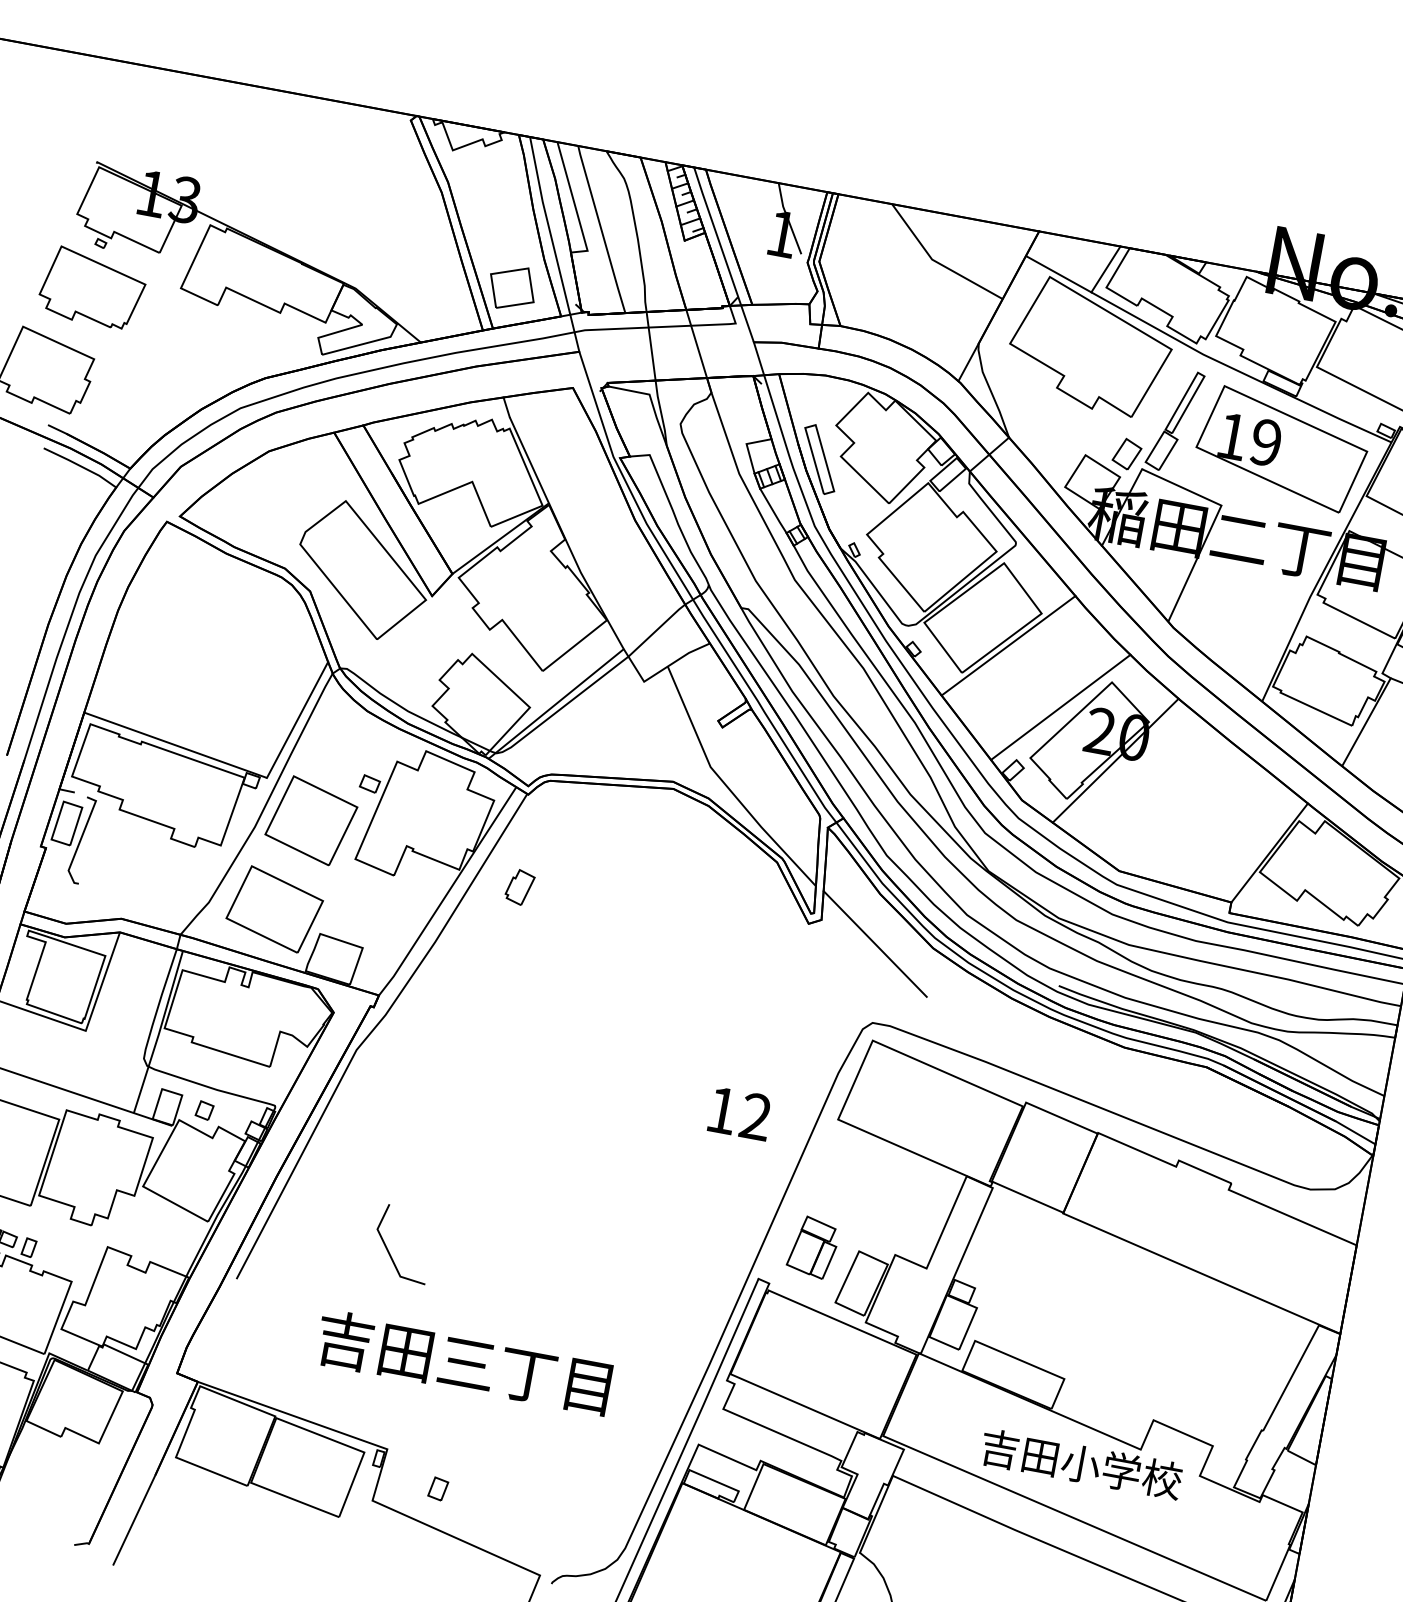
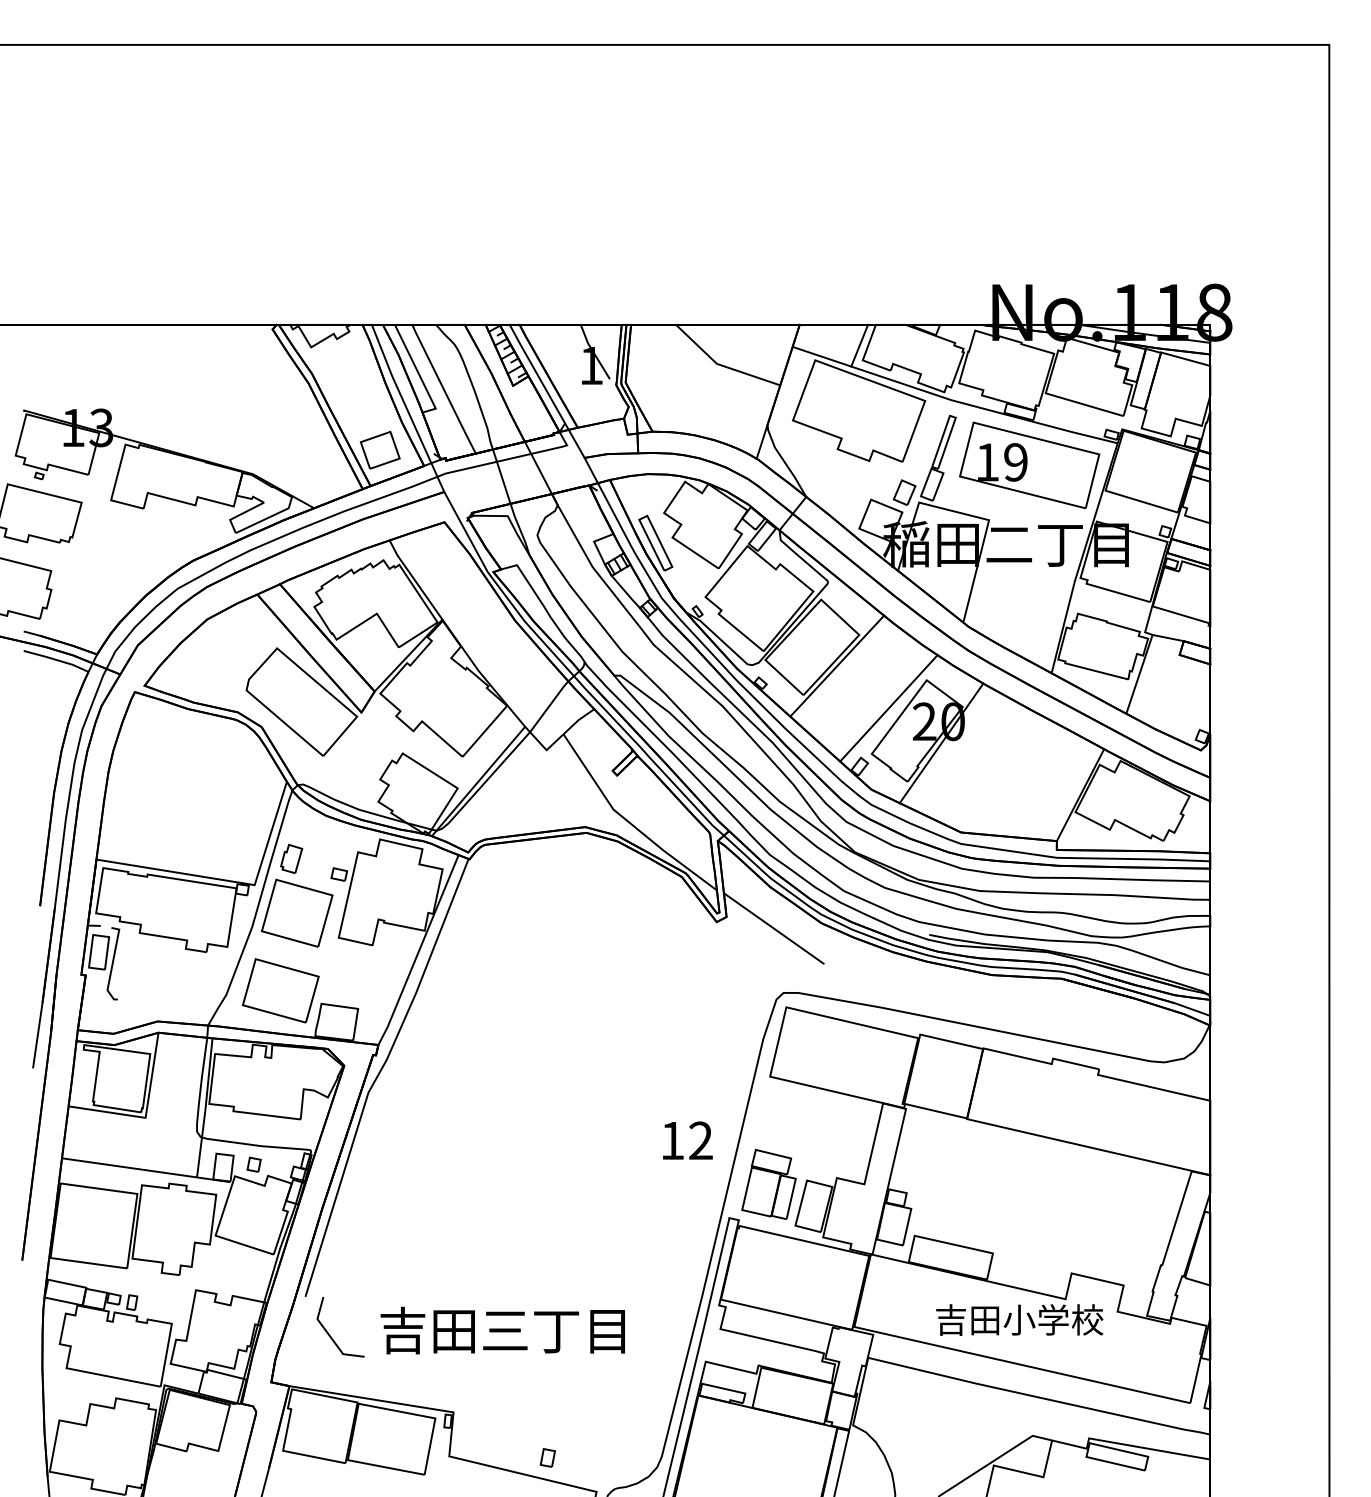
part: (519, 886) -> (291, 858), moved
text: (740, 1113) -> (687, 1140), moved
part: (812, 1246) -> (768, 1183), size x1.43
line: (388, 1249) -> (329, 1333), moved
part: (437, 1488) -> (547, 1457), moved

